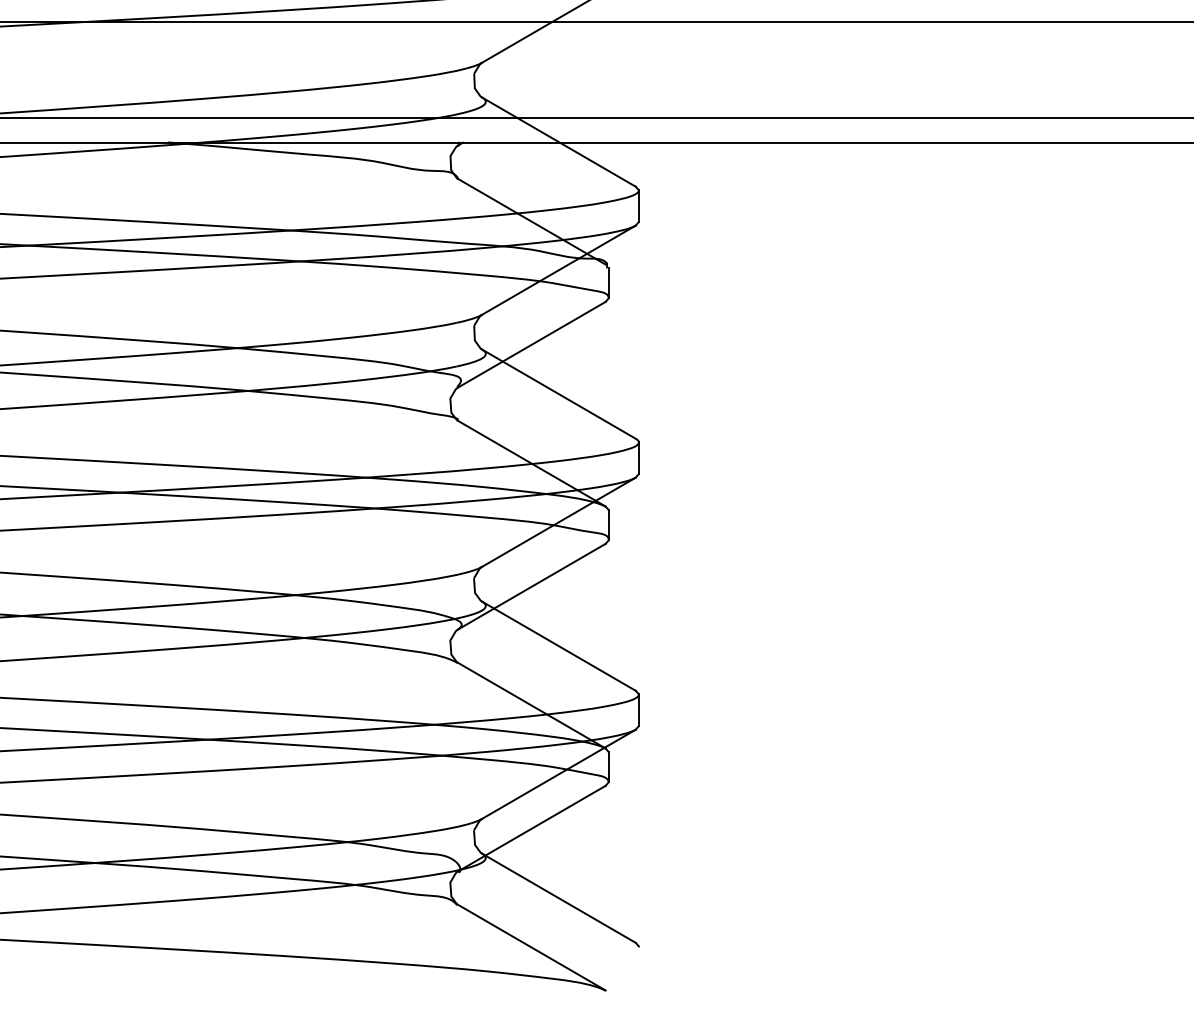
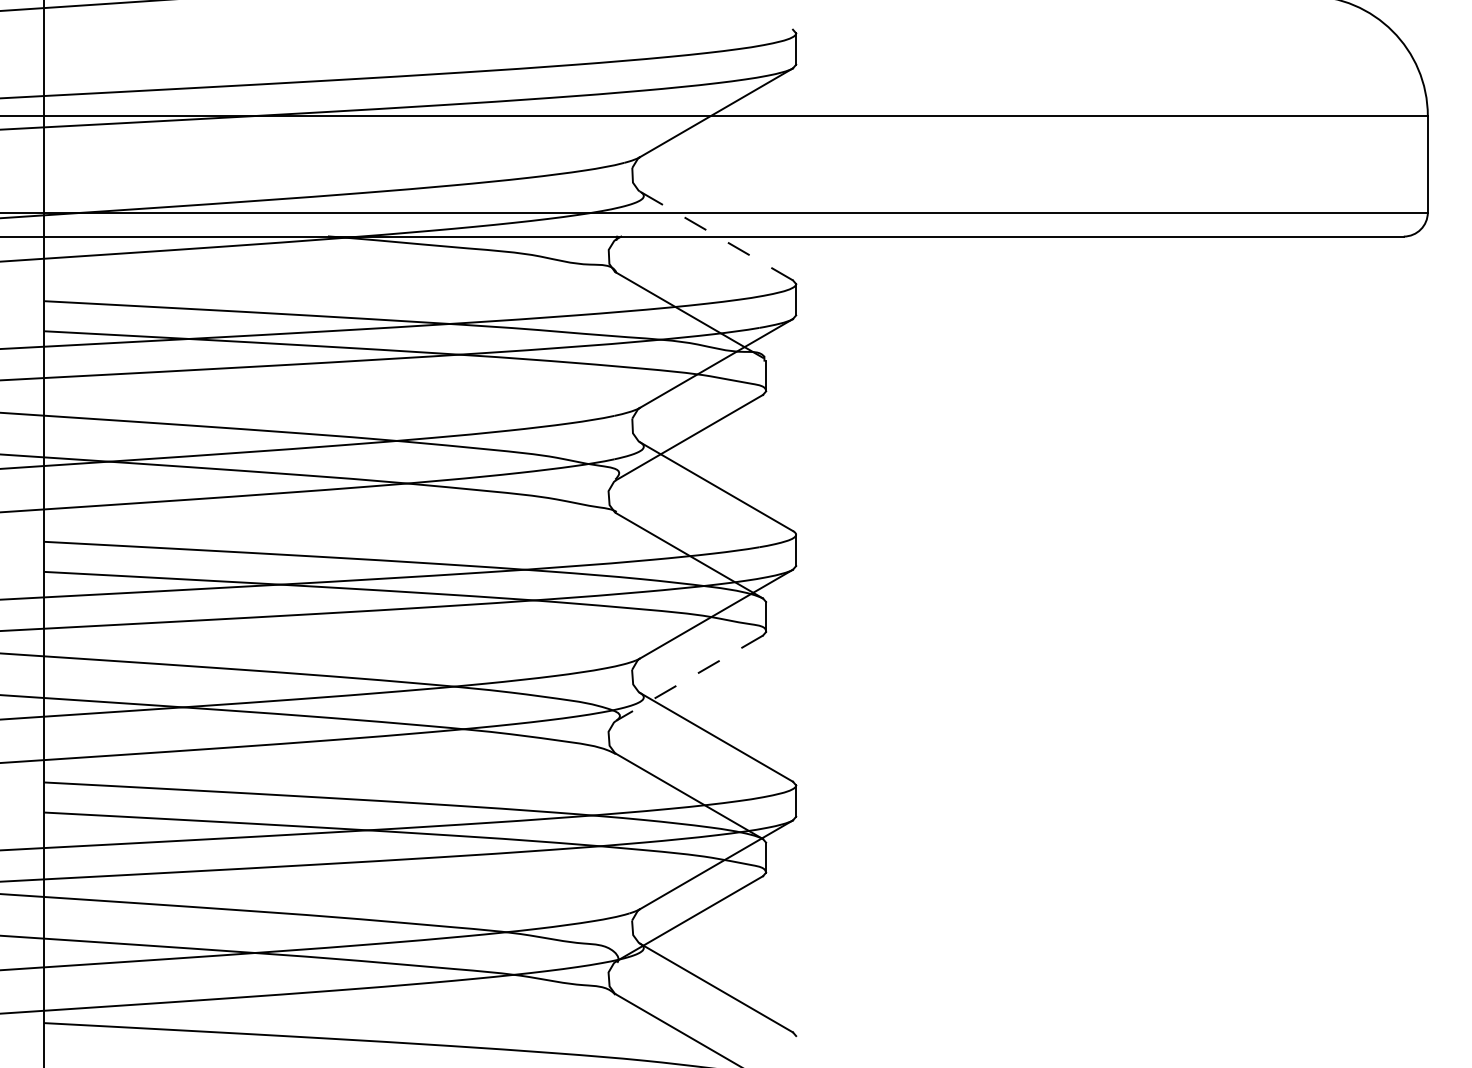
line: (558, 141) -> (716, 235), solid -> dashed
line: (531, 587) -> (689, 678), solid -> dashed

